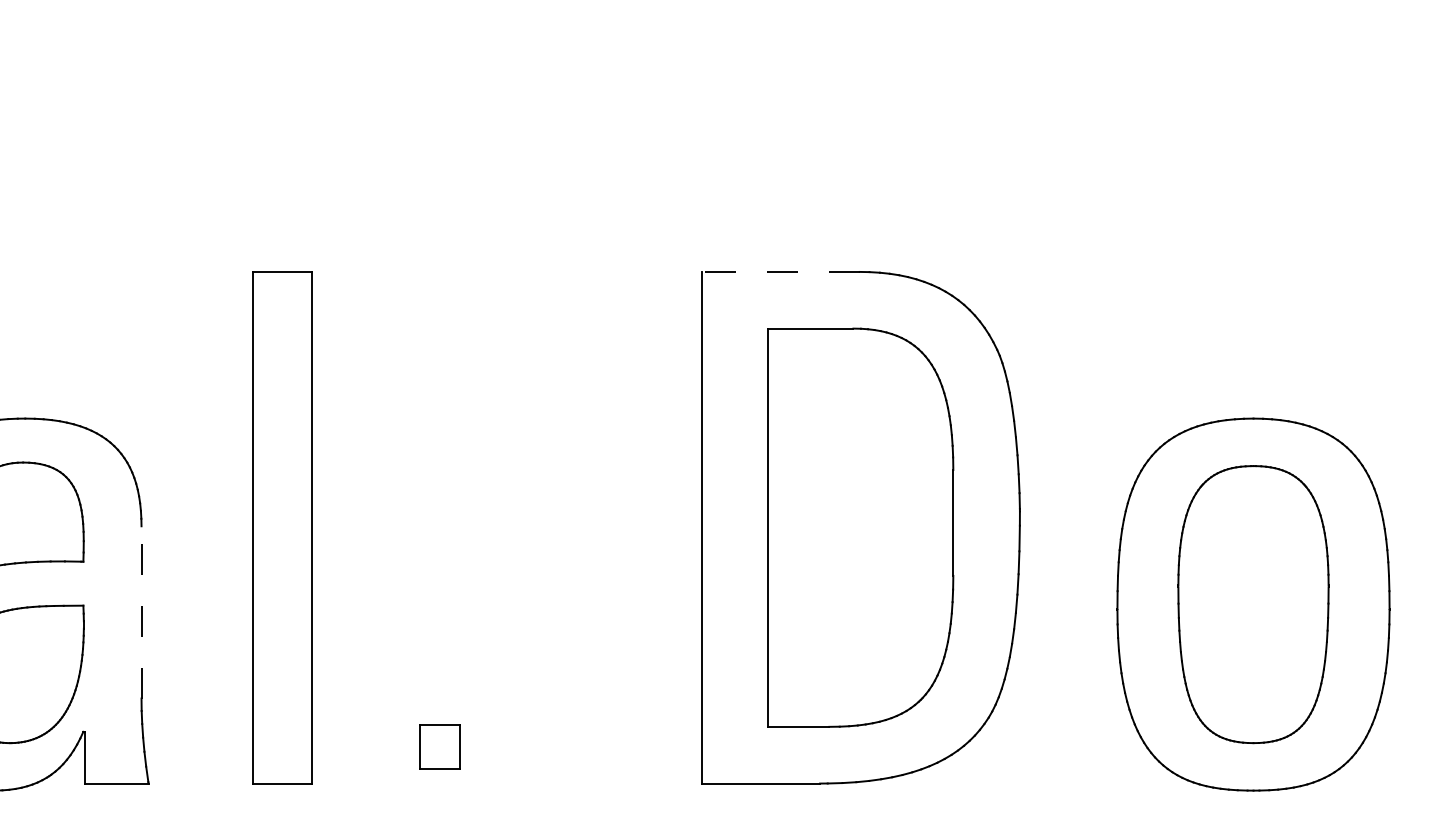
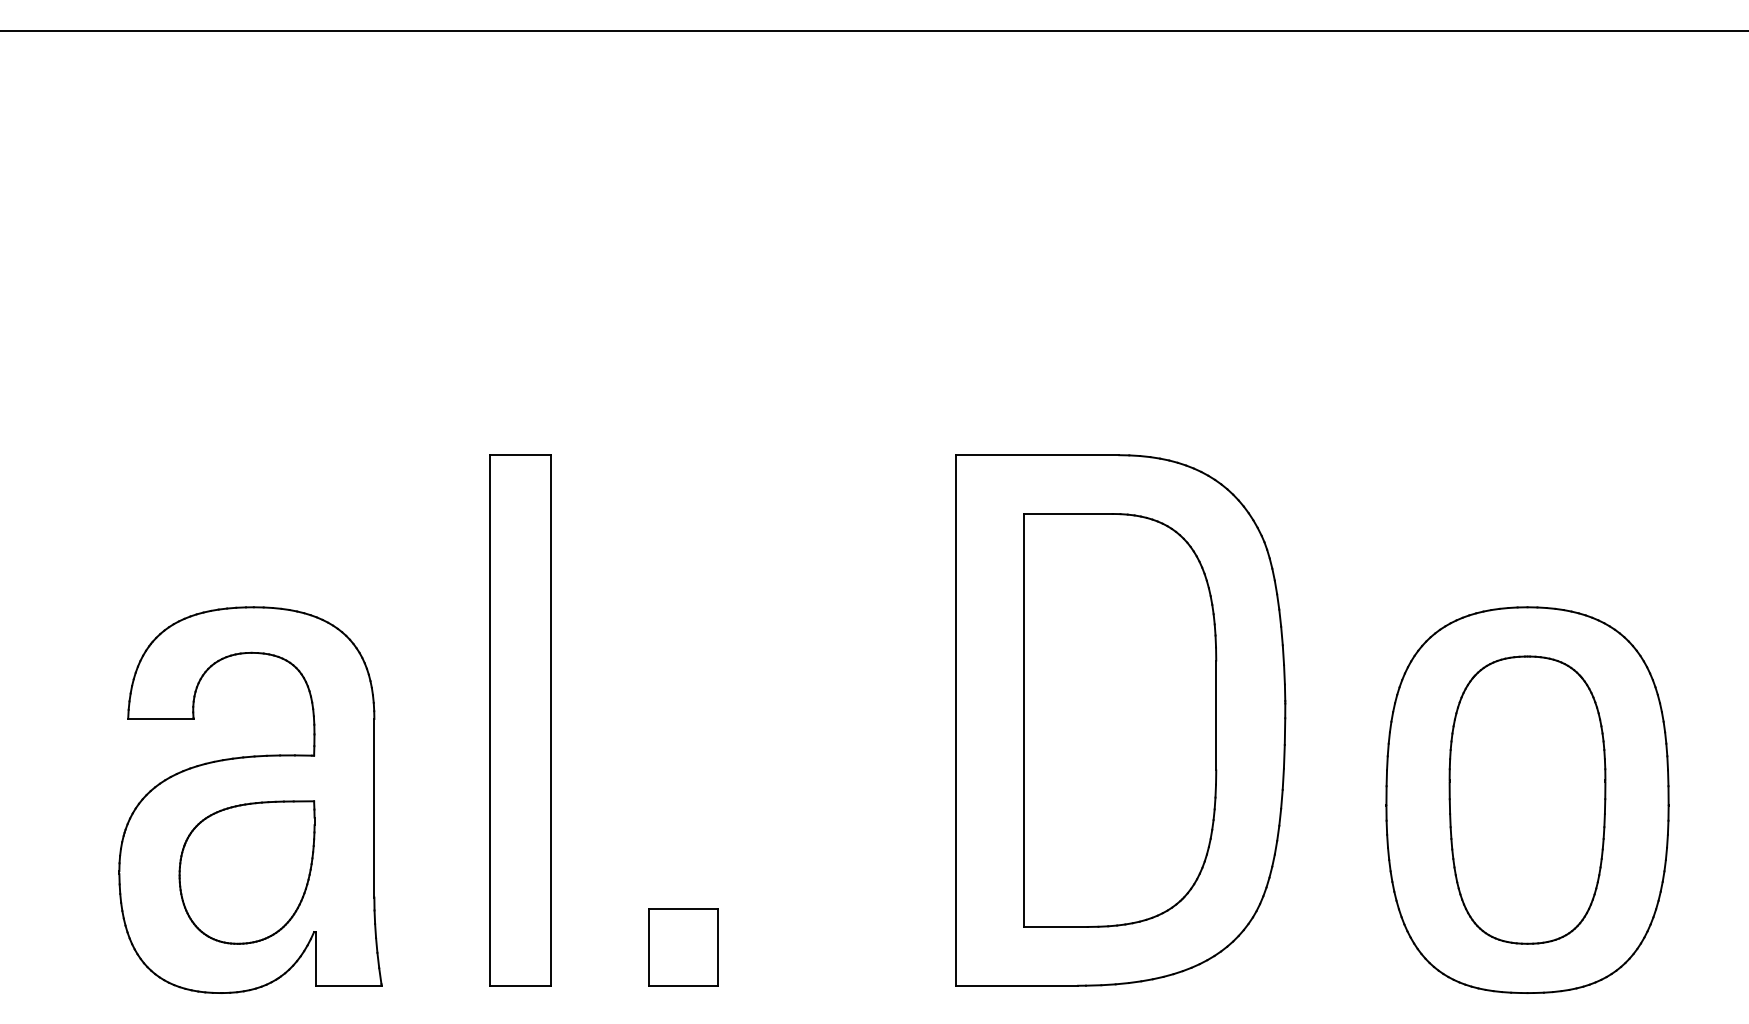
line: (780, 272) -> (1037, 455), dashed -> solid
line: (141, 611) -> (374, 807), dashed -> solid
part: (439, 746) -> (683, 947), size x1.67

